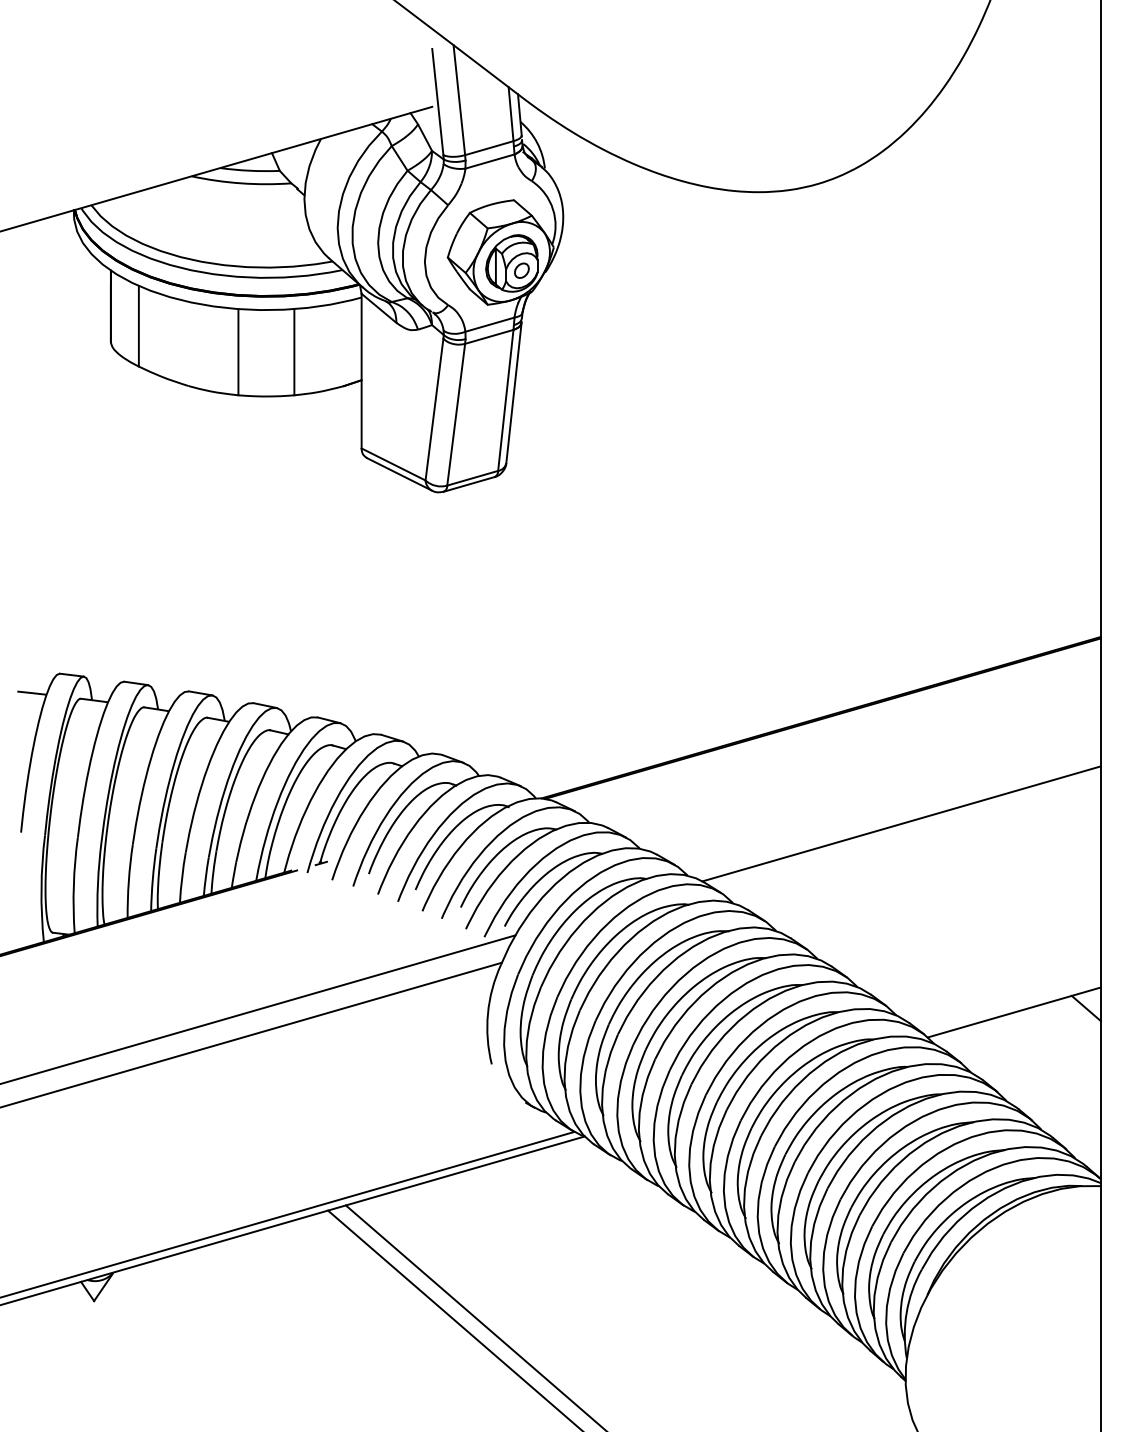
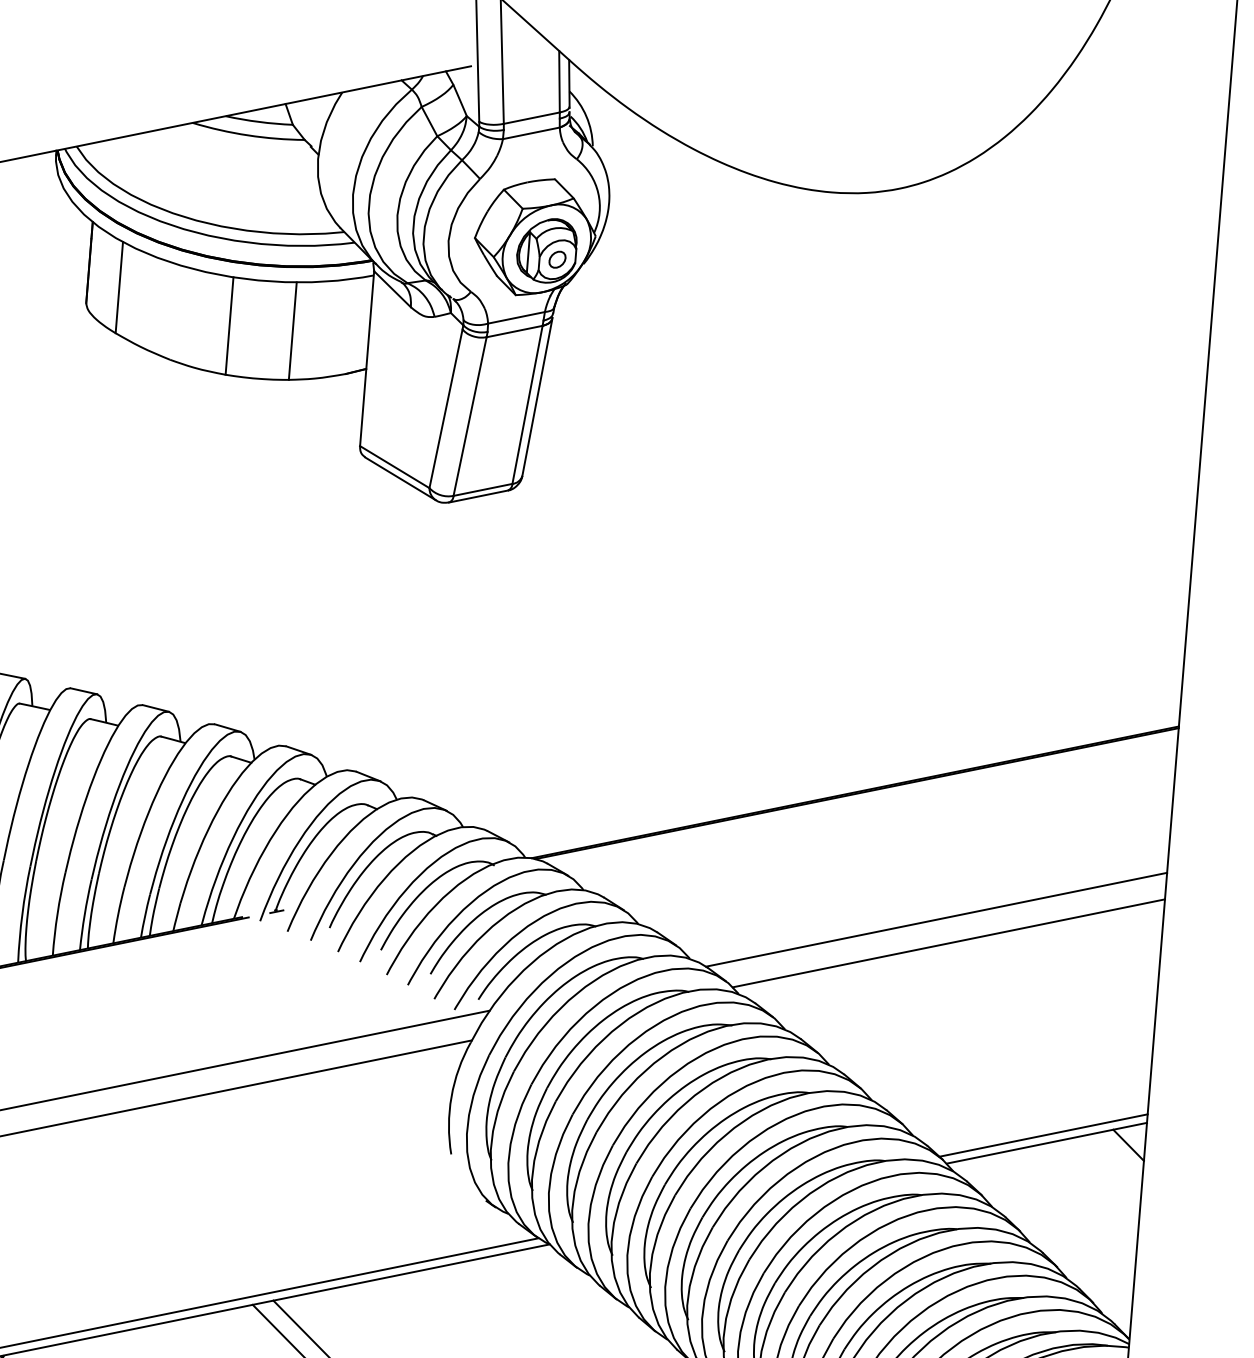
line: (913, 843) -> (948, 943), added
line: (1010, 1005) -> (1043, 1135), added

